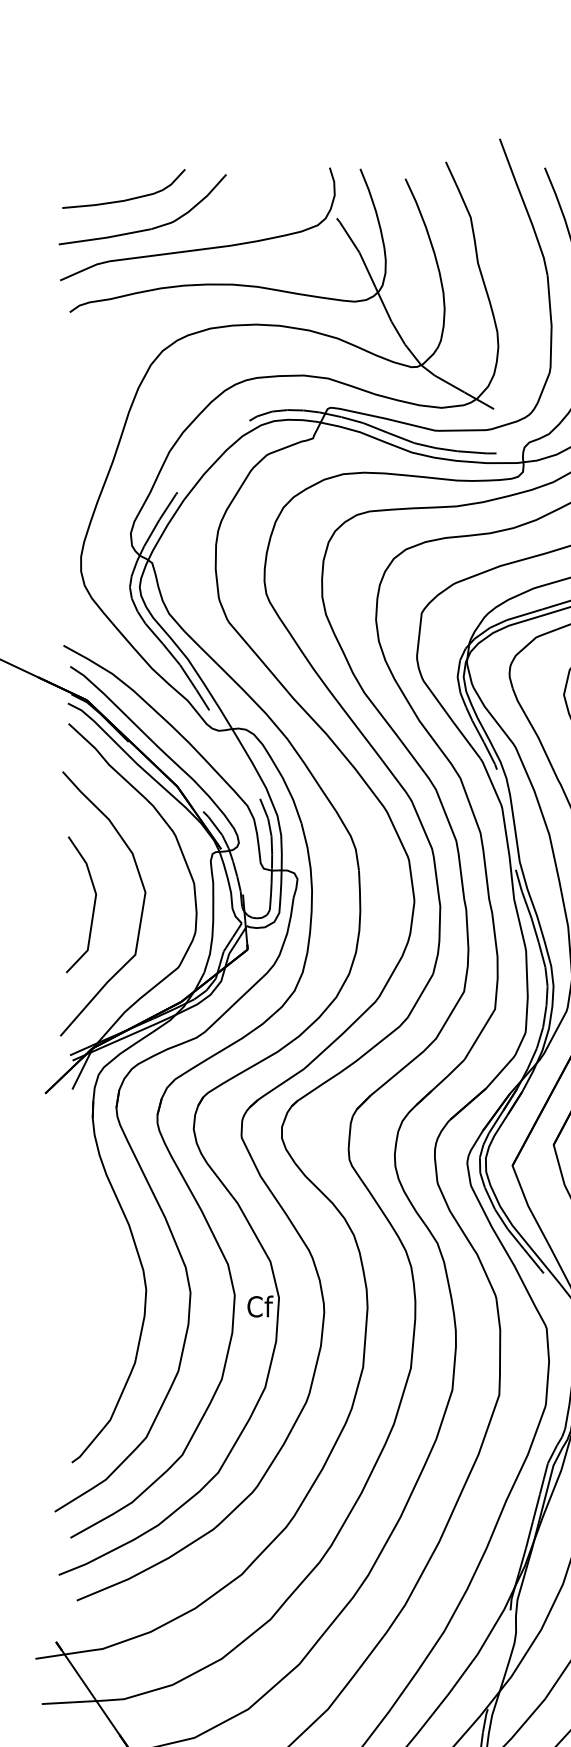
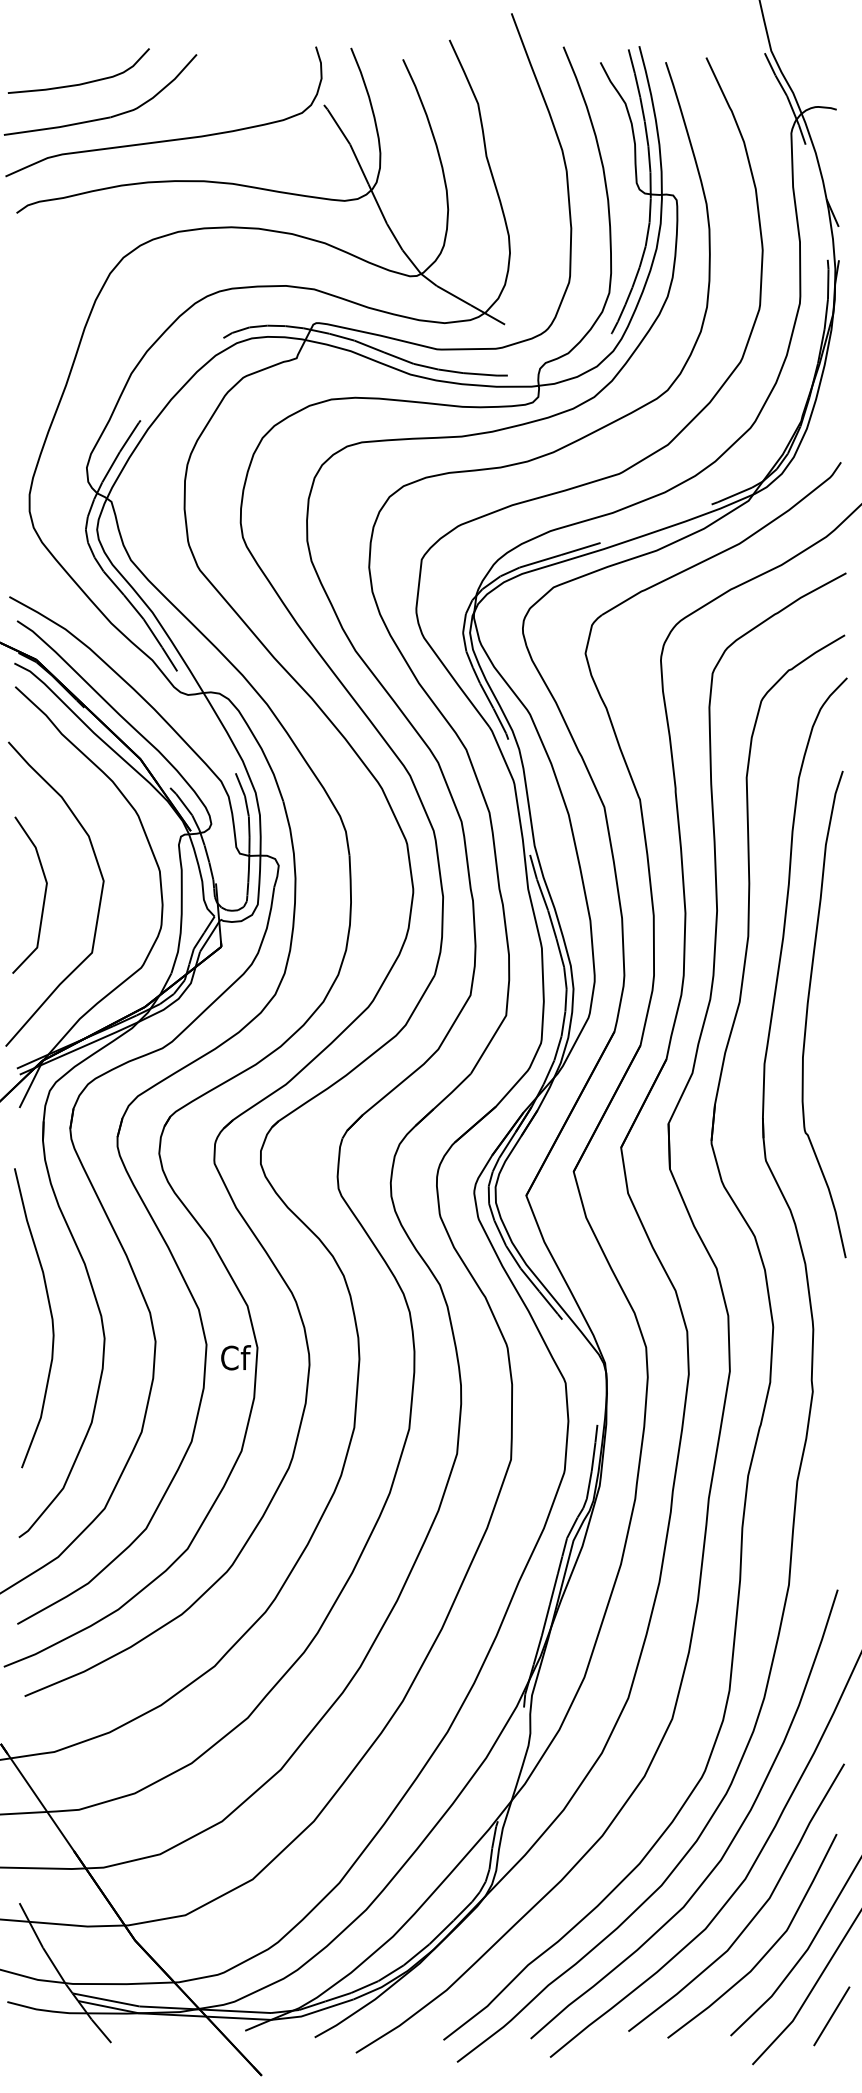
curve: (99, 1269) -> (50, 1315), added

